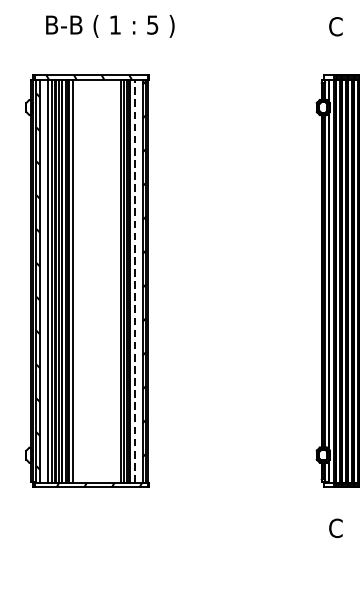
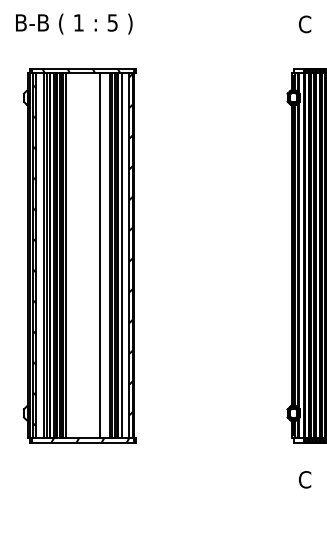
text: (110, 25) -> (74, 23), moved
line: (109, 281) -> (99, 255), added
line: (134, 281) -> (122, 255), dashed -> solid

